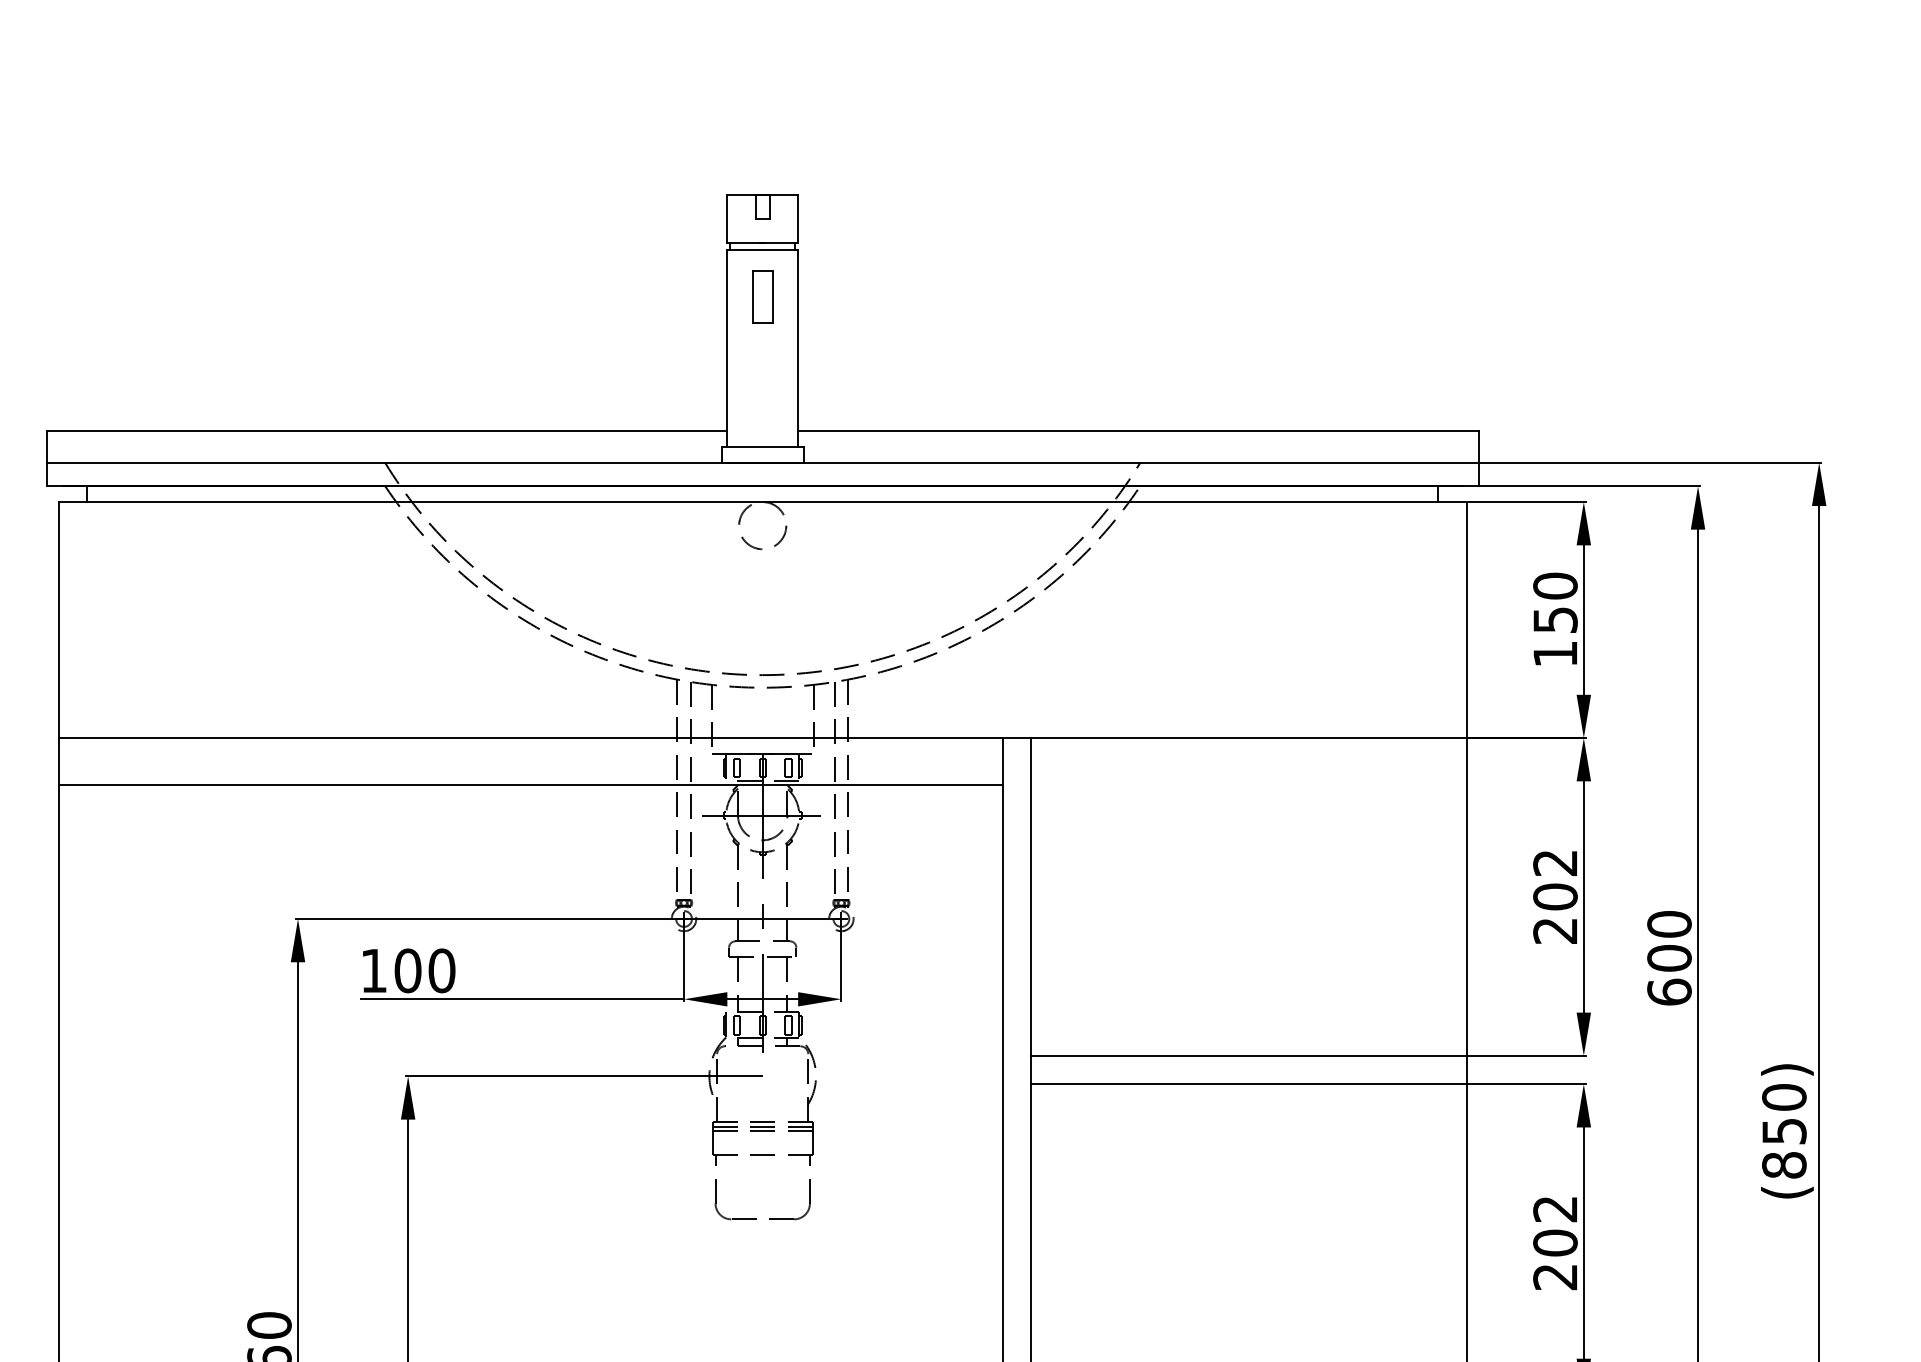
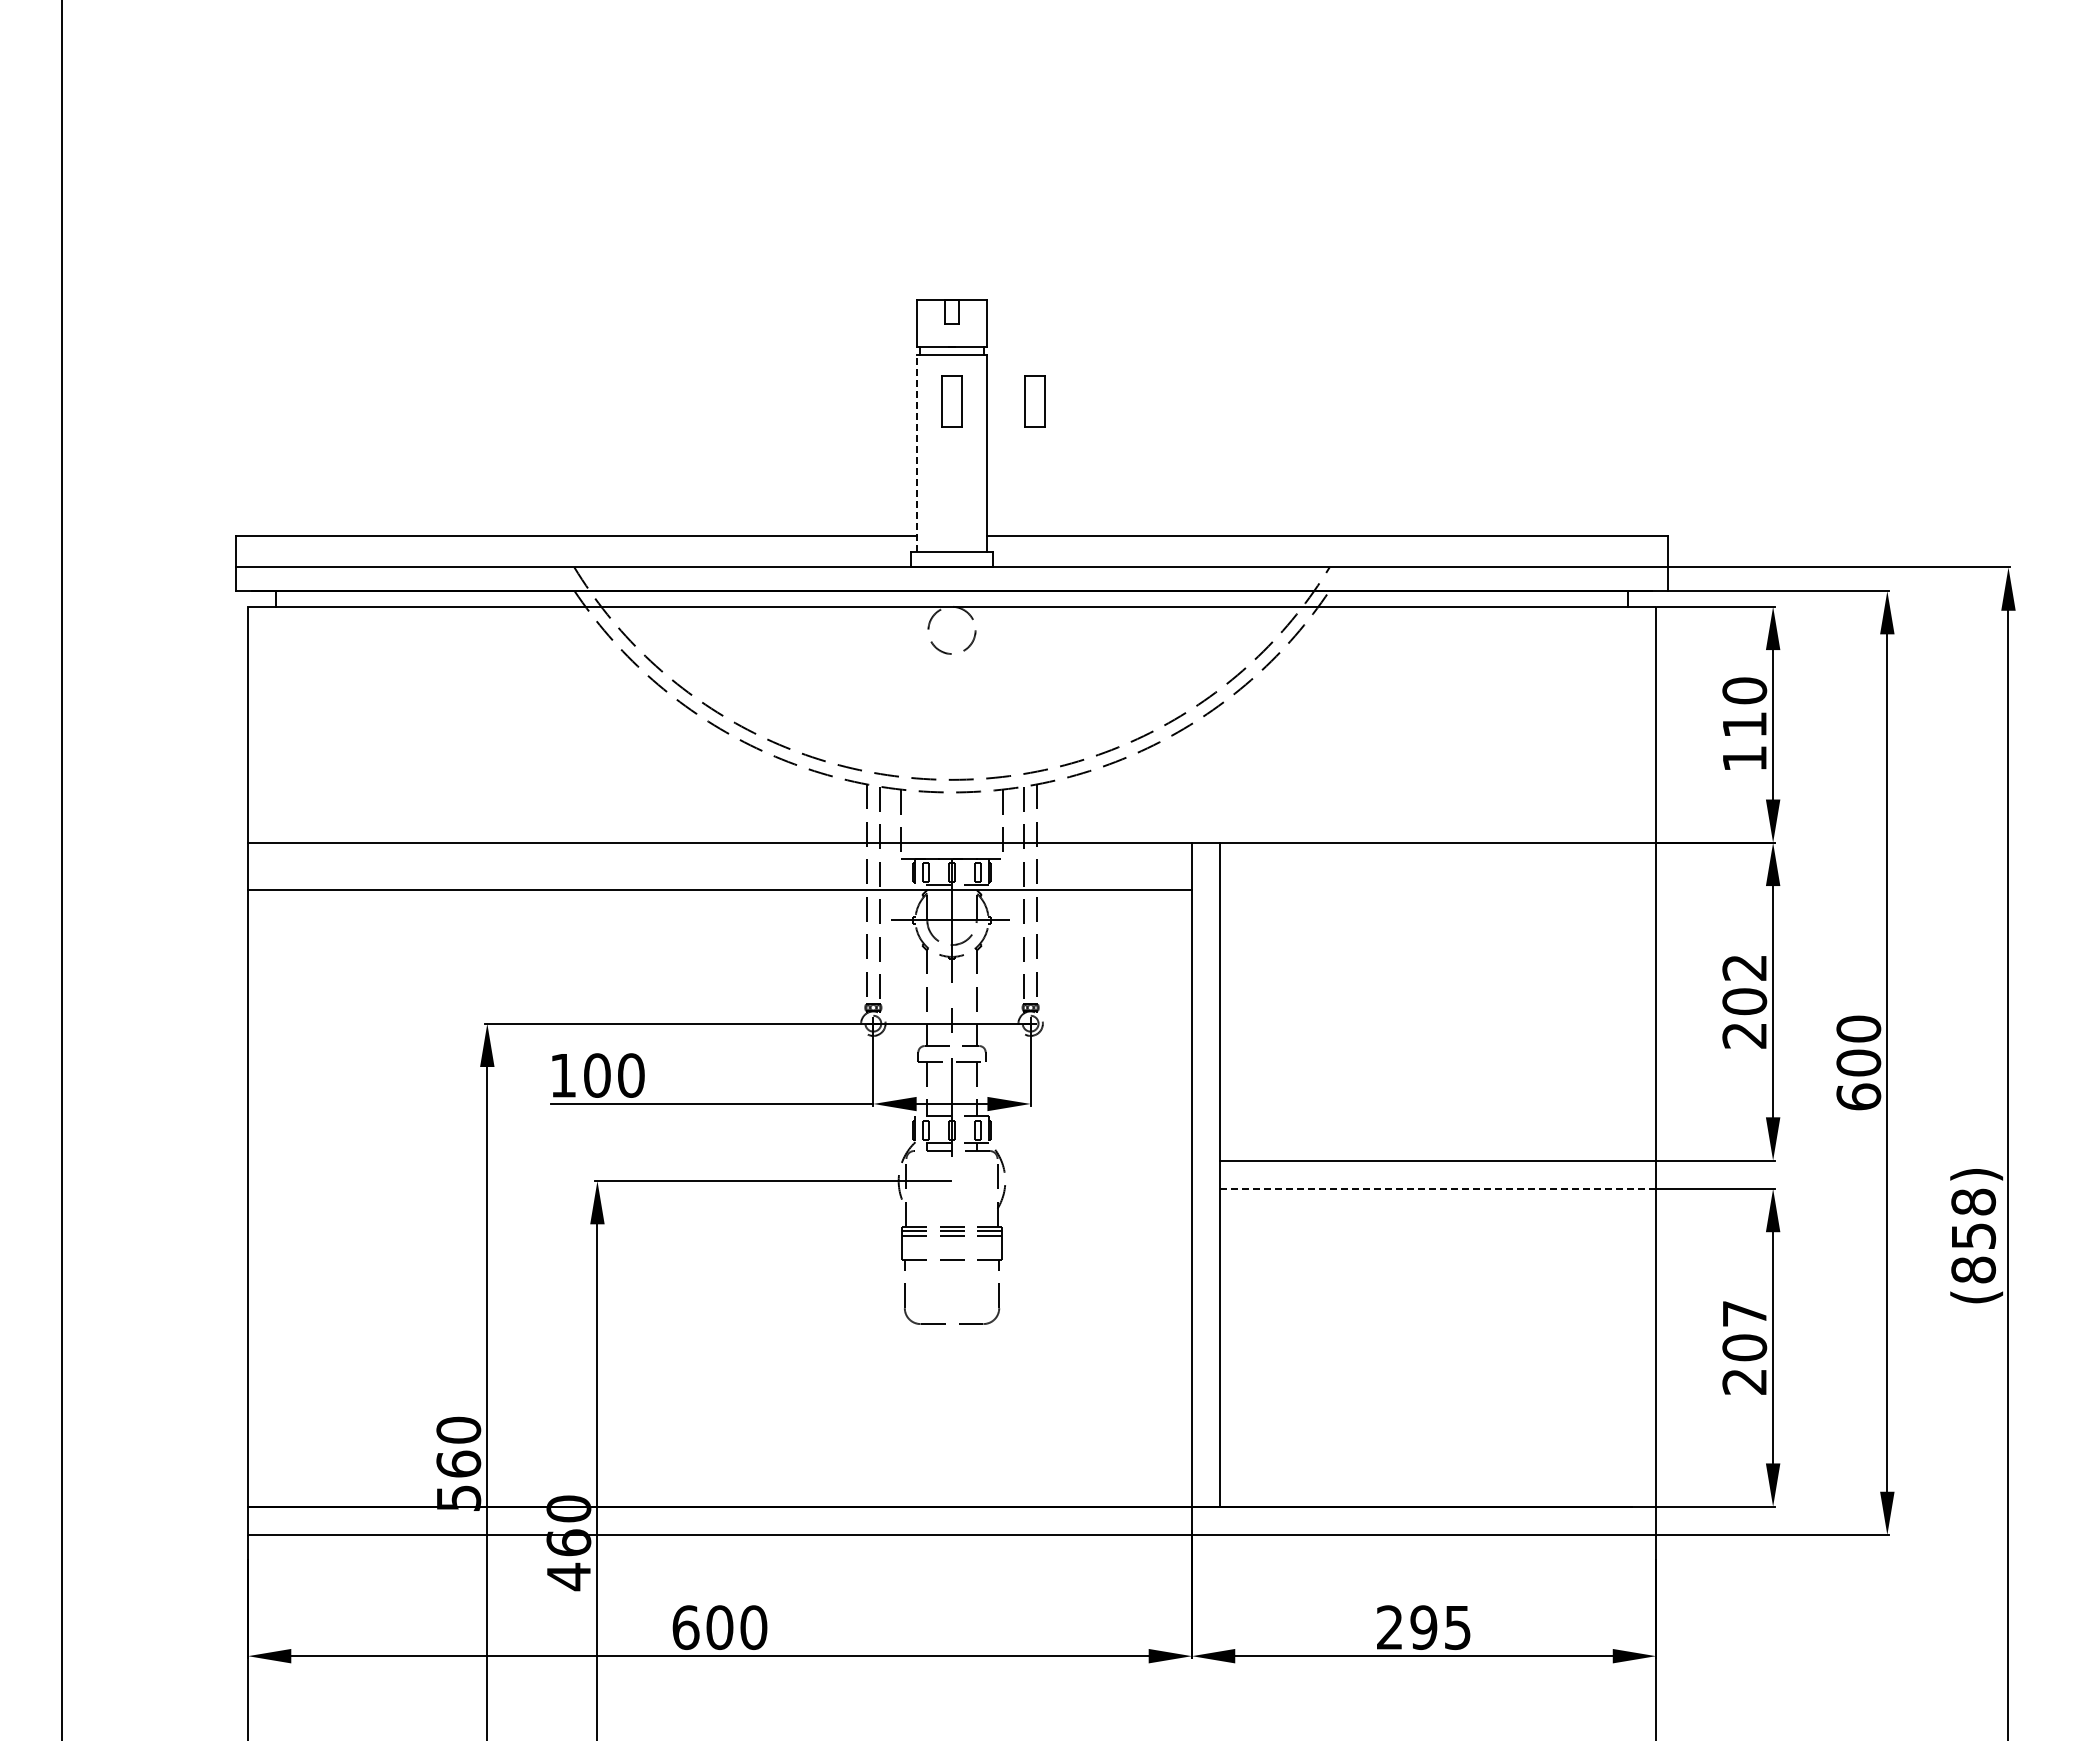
part: (845, 296) -> (1034, 401), added
line: (727, 347) -> (916, 452), solid -> dashed
text: (1556, 619) -> (1745, 724), 150 -> 110
line: (1249, 1083) -> (1438, 1188), solid -> dashed
text: (1784, 1096) -> (1973, 1201), (850) -> (858)
text: (1555, 1208) -> (1744, 1313), 202 -> 207

